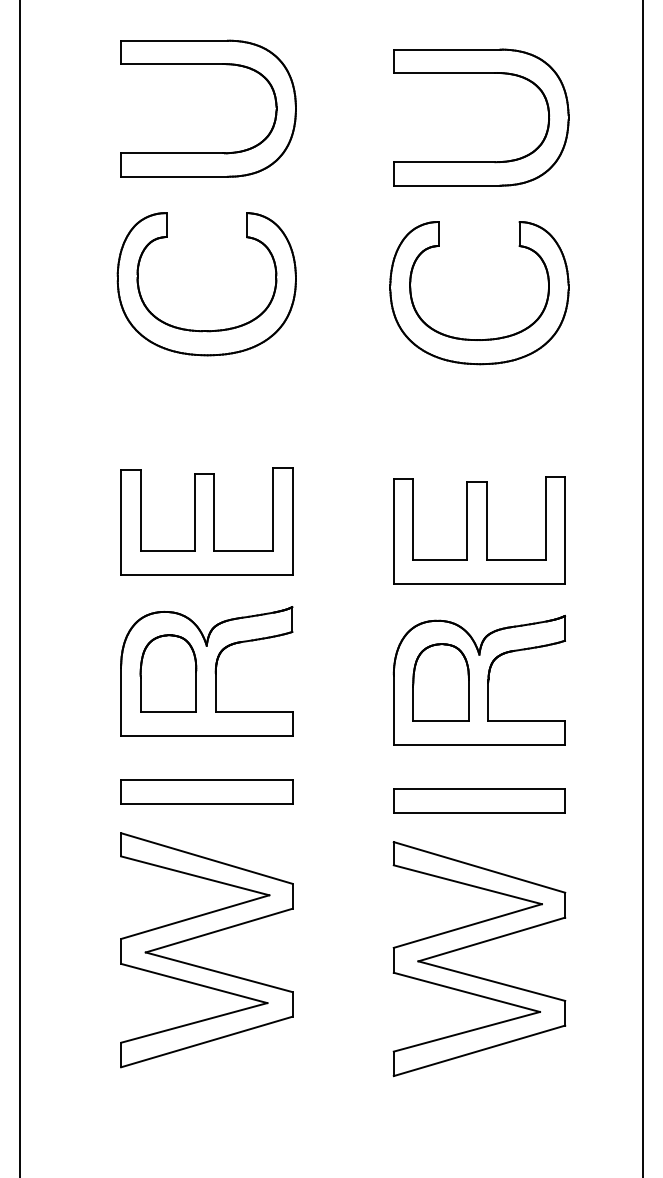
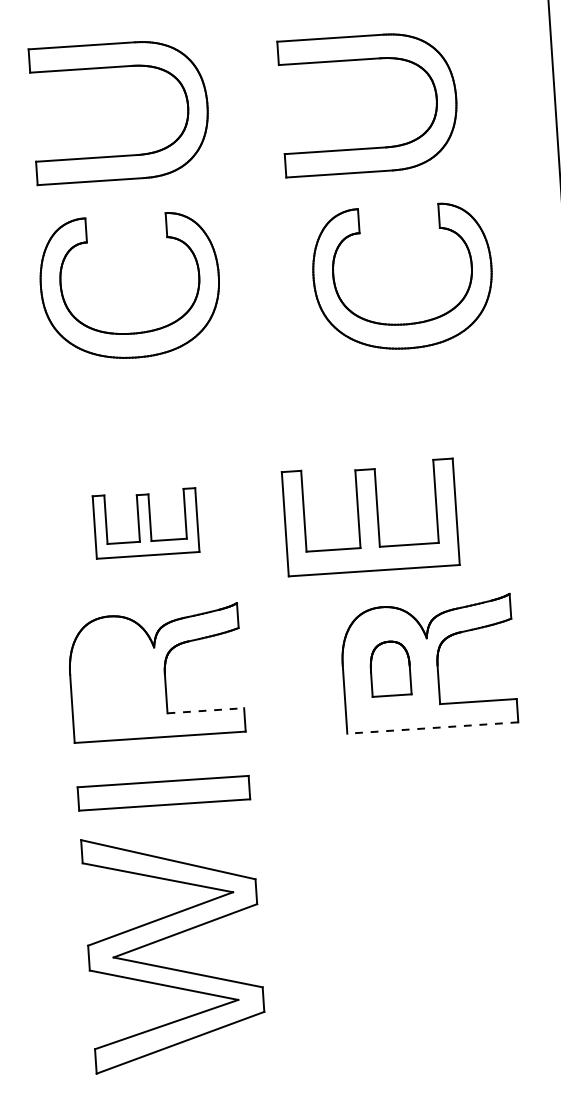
part: (481, 73) -> (366, 59), moved
part: (206, 521) -> (145, 523), size x0.6
part: (479, 530) -> (370, 517), moved
part: (168, 673) -> (117, 677), removed
part: (440, 682) -> (389, 668), size x0.7
line: (254, 712) -> (206, 710), solid -> dashed
line: (479, 744) -> (432, 727), solid -> dashed
part: (479, 800) -> (436, 783), removed
part: (475, 945) -> (442, 928), removed

